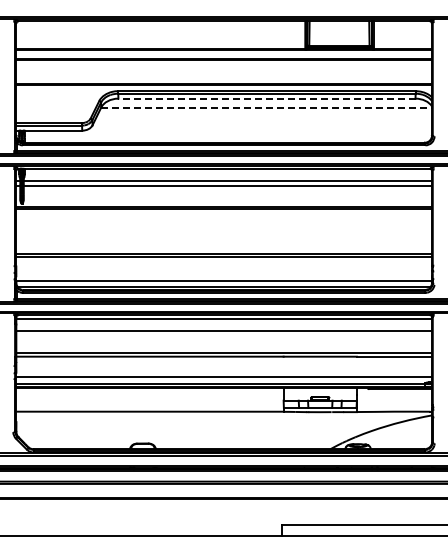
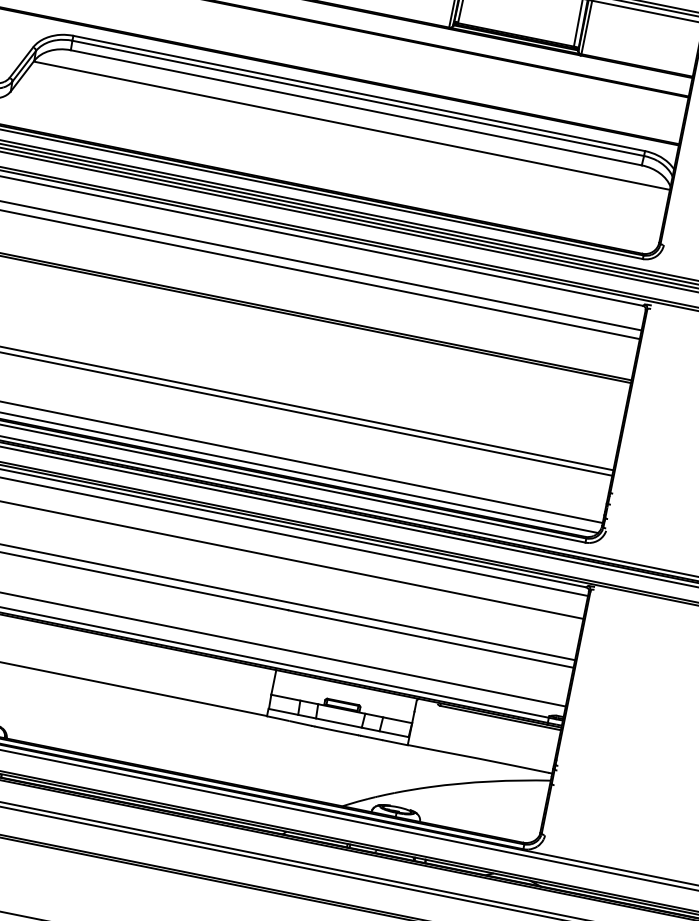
line: (266, 98) -> (355, 107), dashed -> solid
line: (267, 108) -> (353, 126), dashed -> solid

